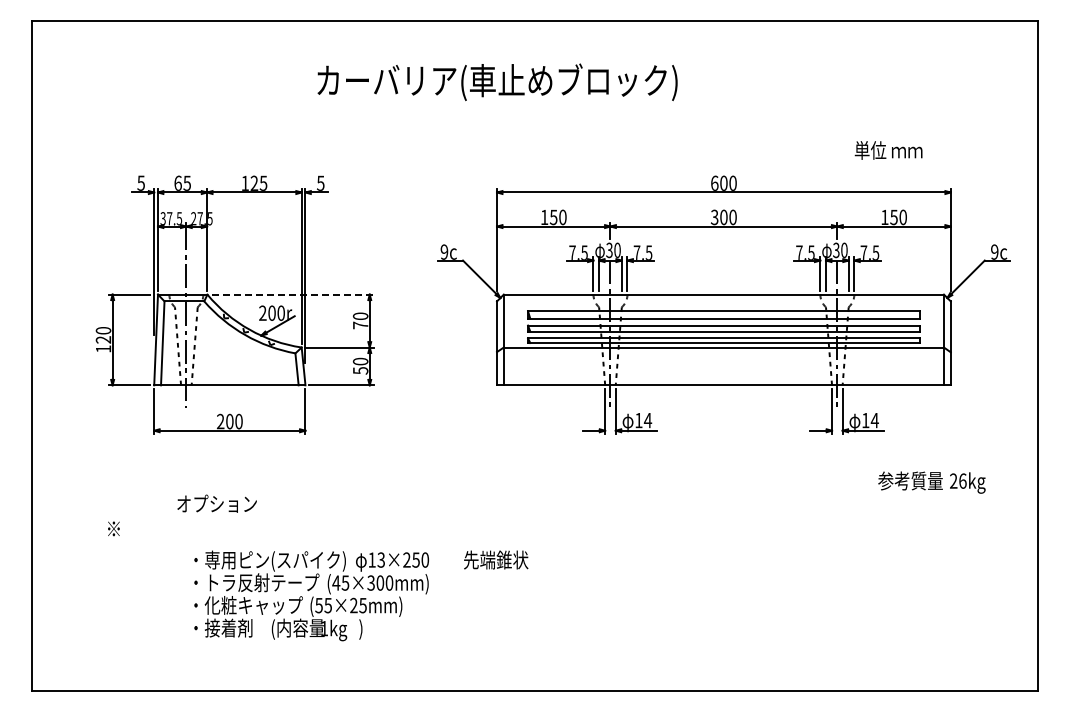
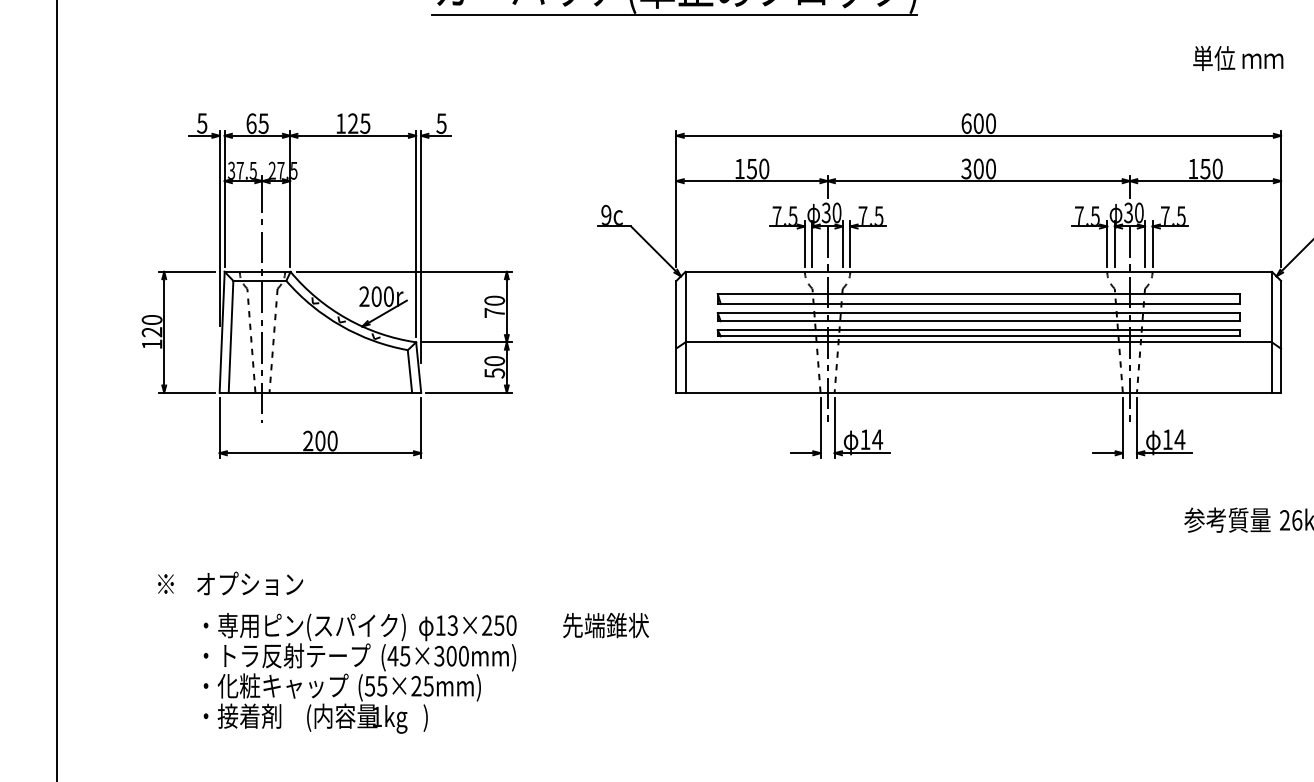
line: (495, 101) -> (674, 14), added
text: (888, 150) -> (1238, 58), moved
line: (292, 294) -> (403, 271), dashed -> solid
text: (216, 503) -> (249, 583), moved
text: (361, 595) -> (426, 672), moved

